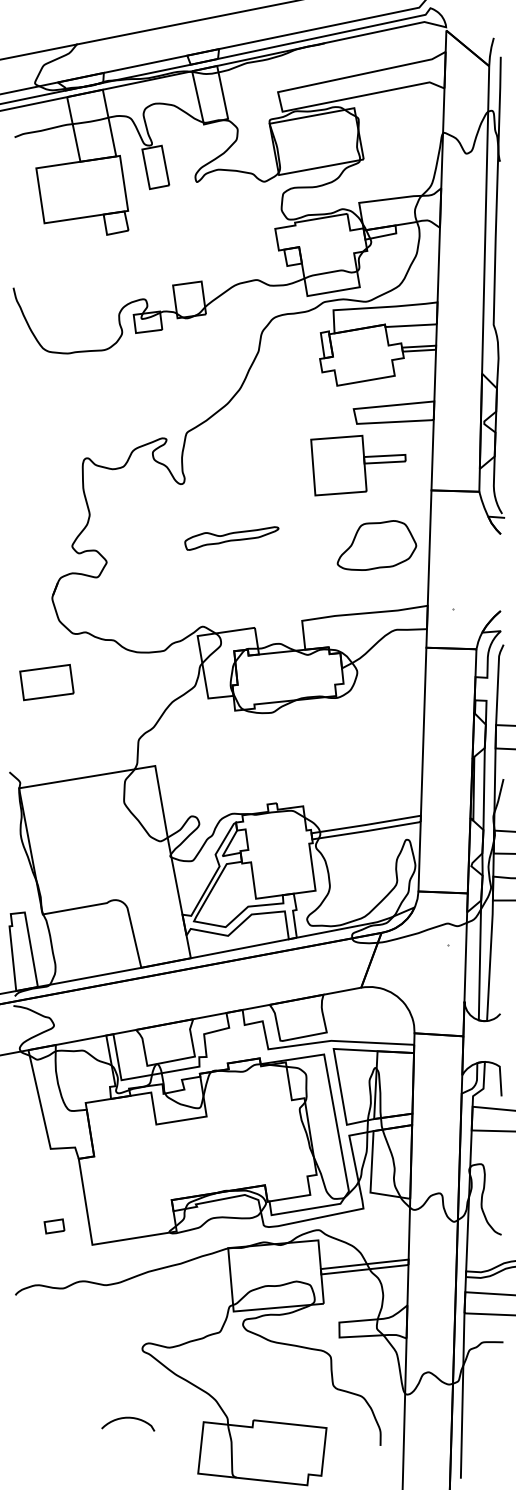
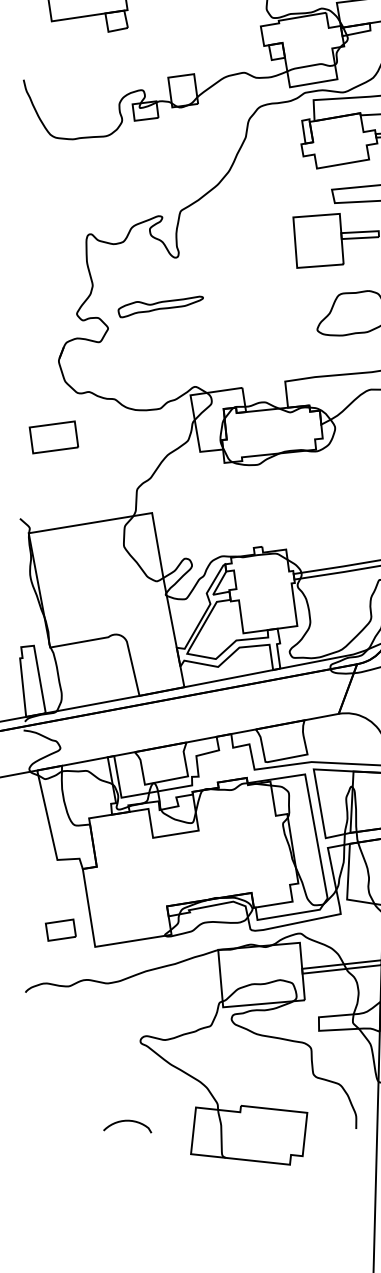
part: (231, 538) -> (160, 306), moved
part: (54, 1226) -> (60, 930), size x1.67
curve: (128, 1418) -> (127, 1121), moved

